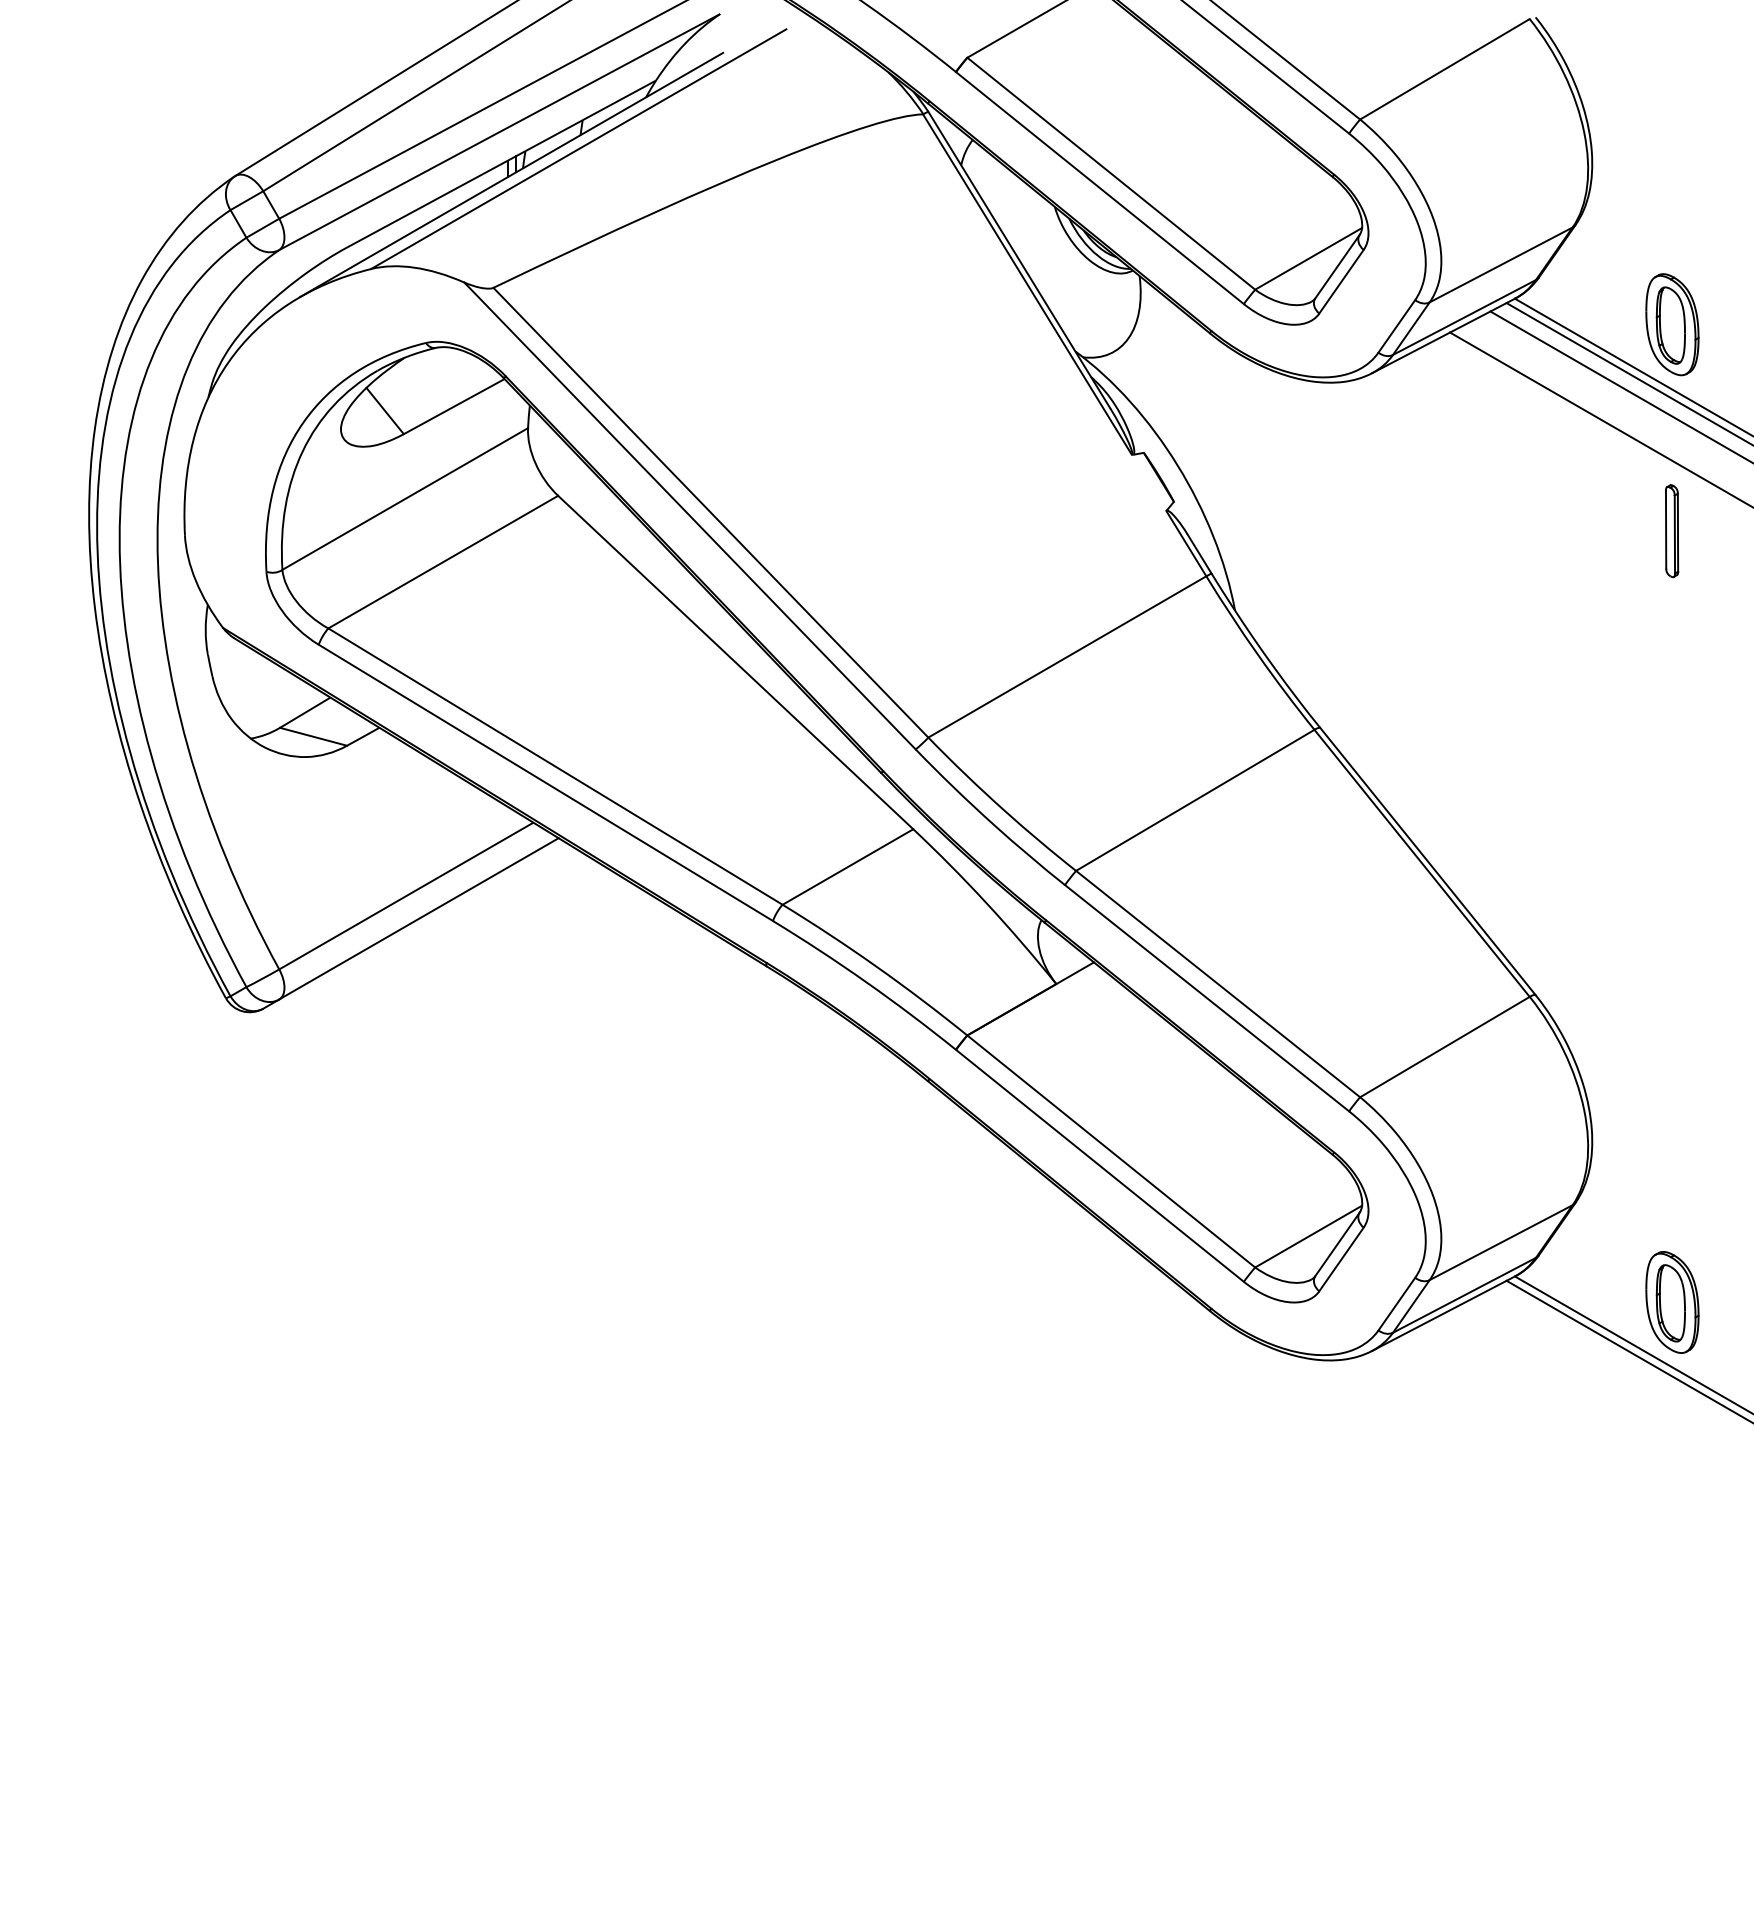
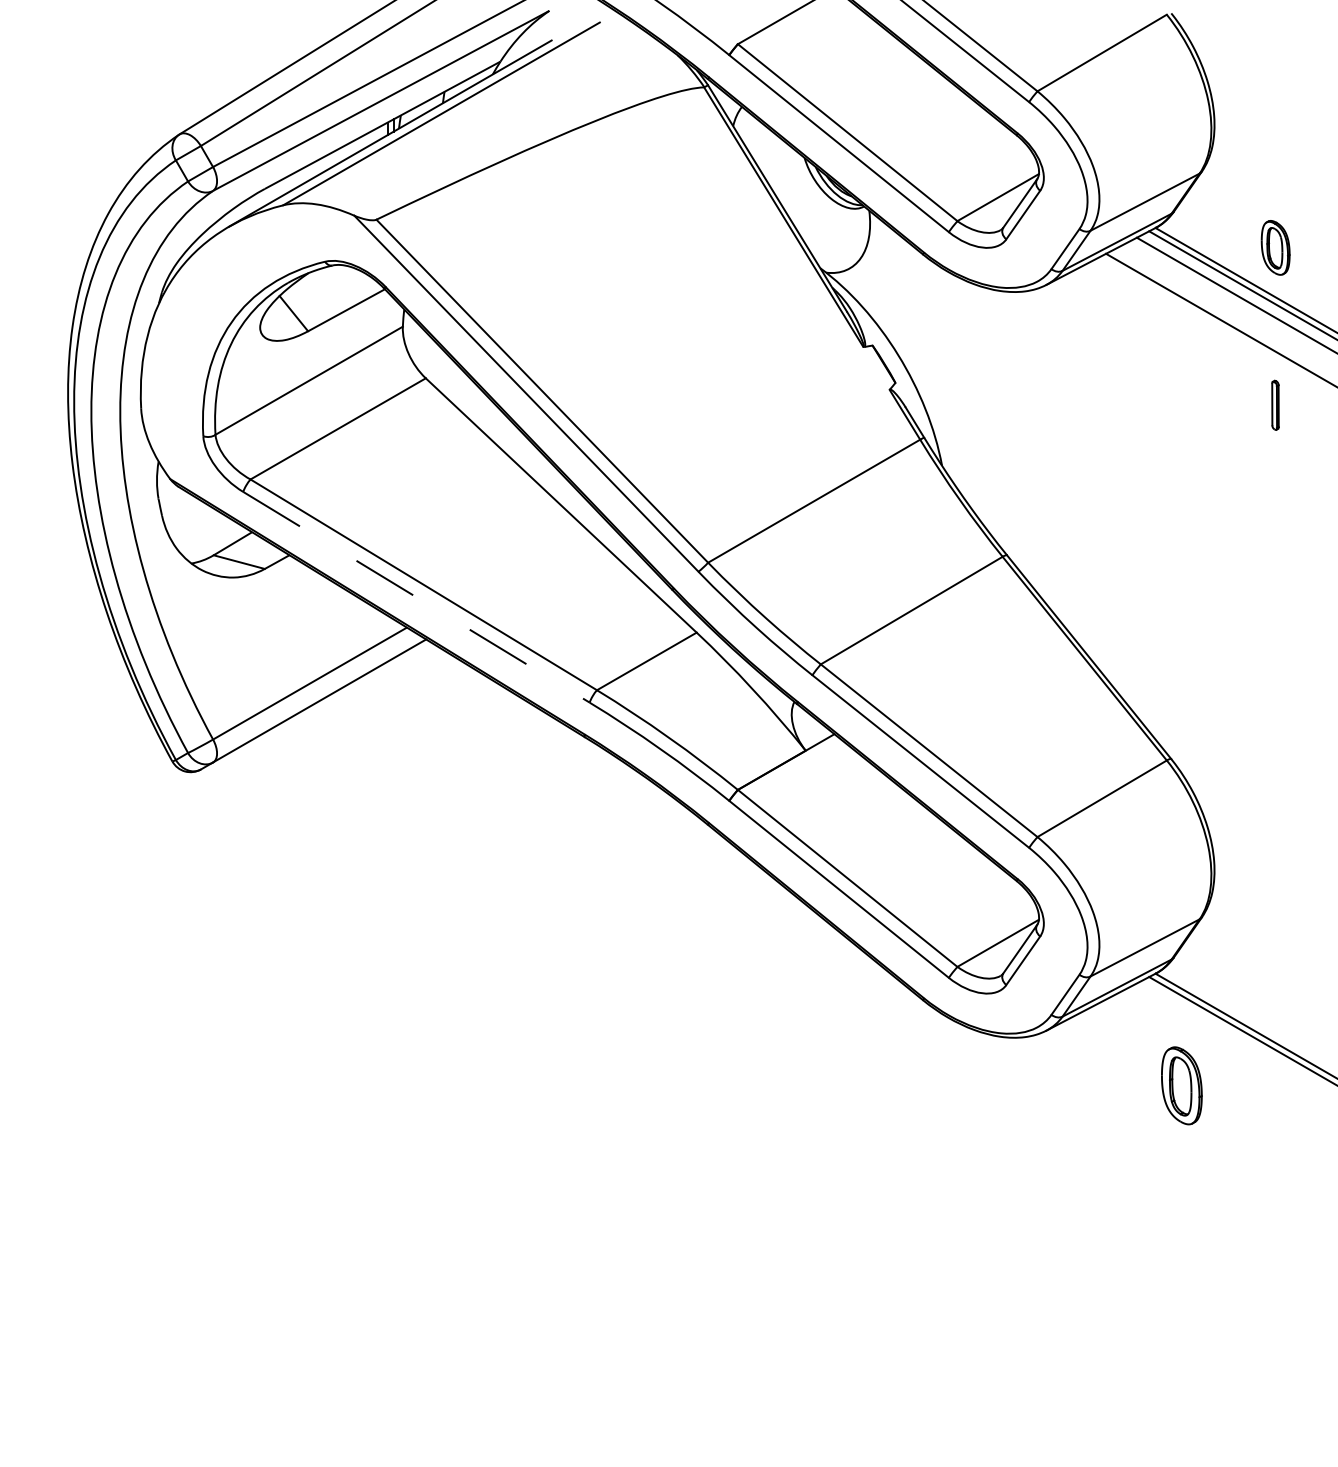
part: (1672, 324) -> (1275, 247), size x0.7
part: (1672, 531) -> (1275, 405), size x0.7
line: (545, 782) -> (416, 596), solid -> dashed
part: (1672, 1302) -> (1181, 1085), moved

